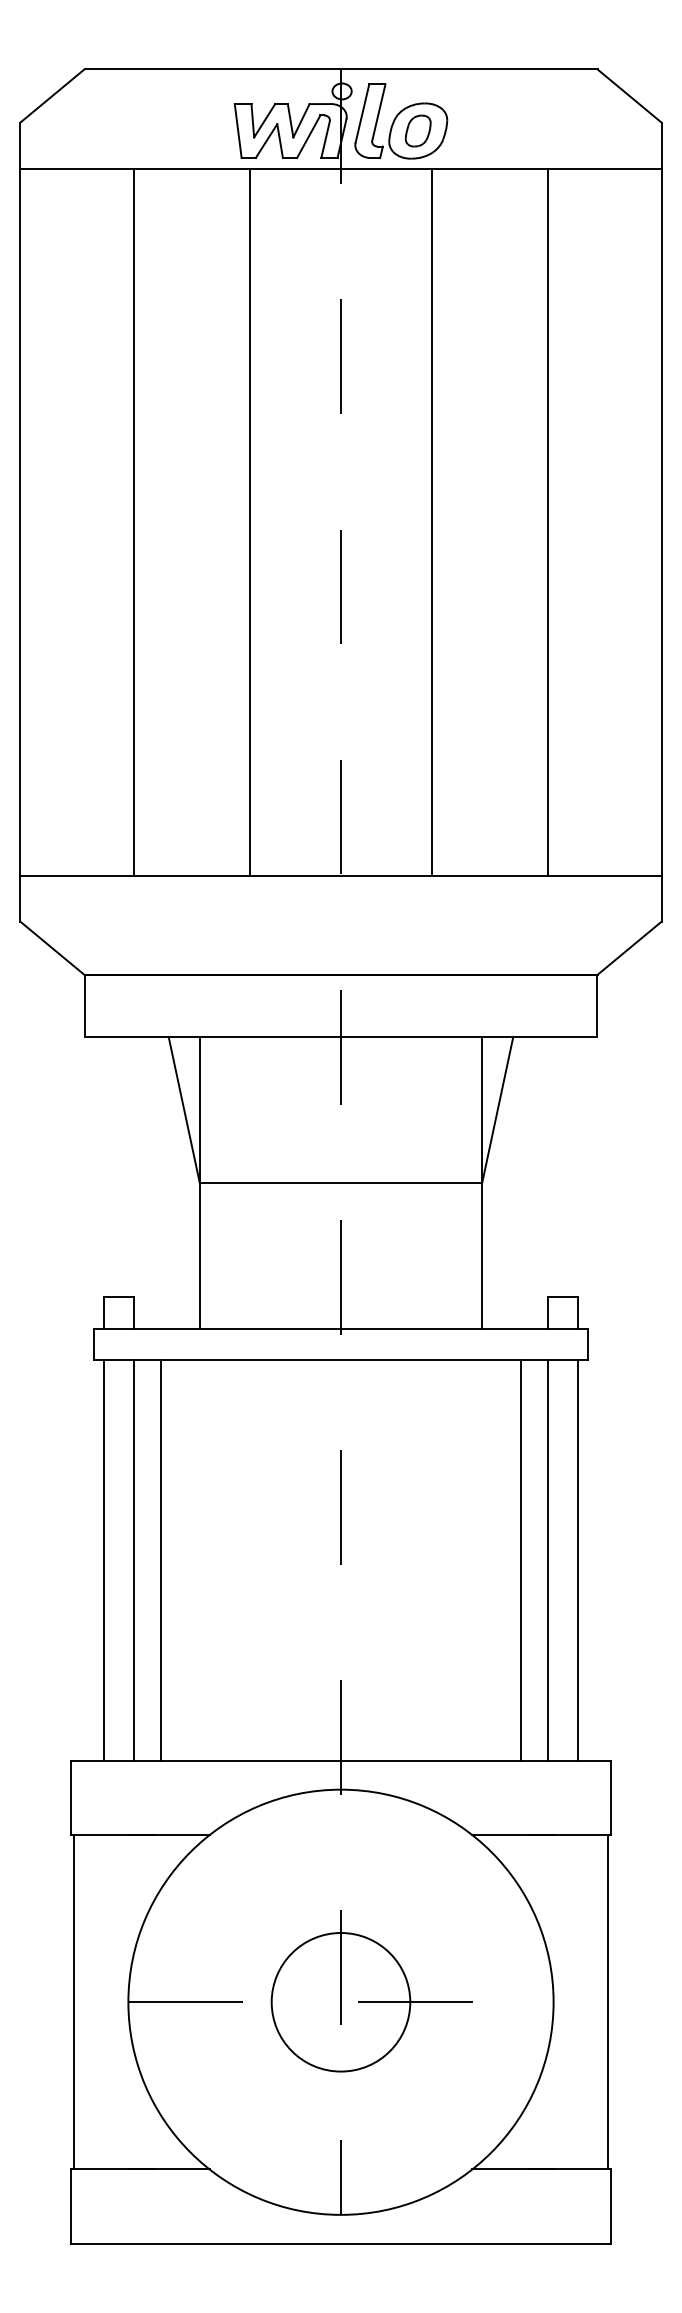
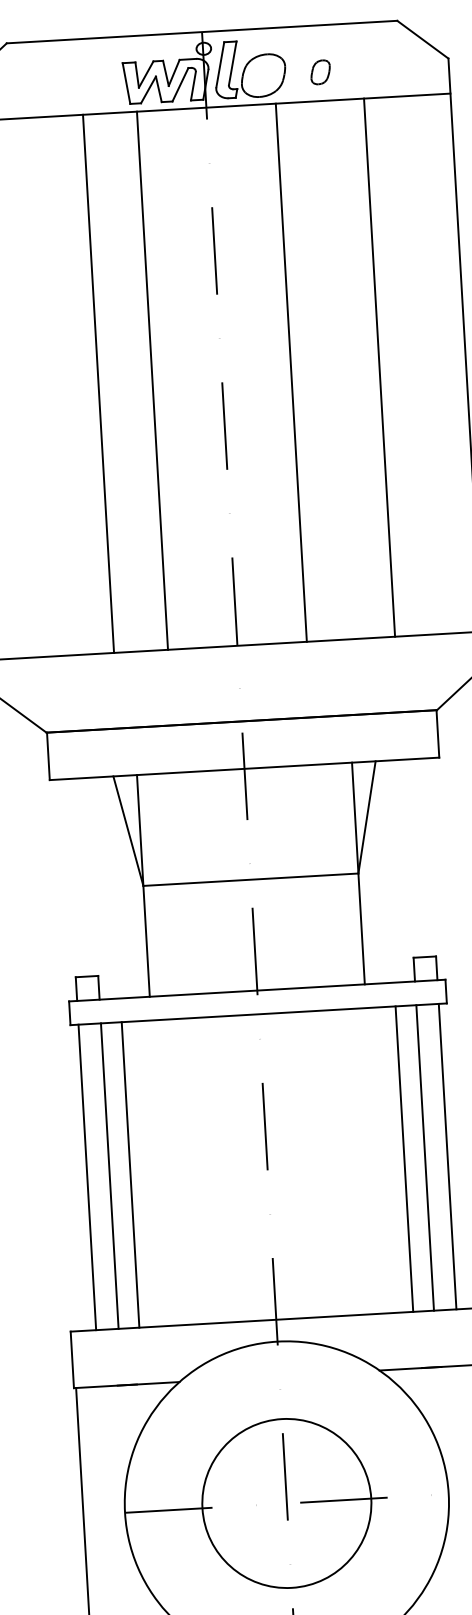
part: (417, 130) -> (320, 71), moved
line: (133, 521) -> (98, 383), moved
circle: (340, 2001) -> (286, 1502), size x1.6

